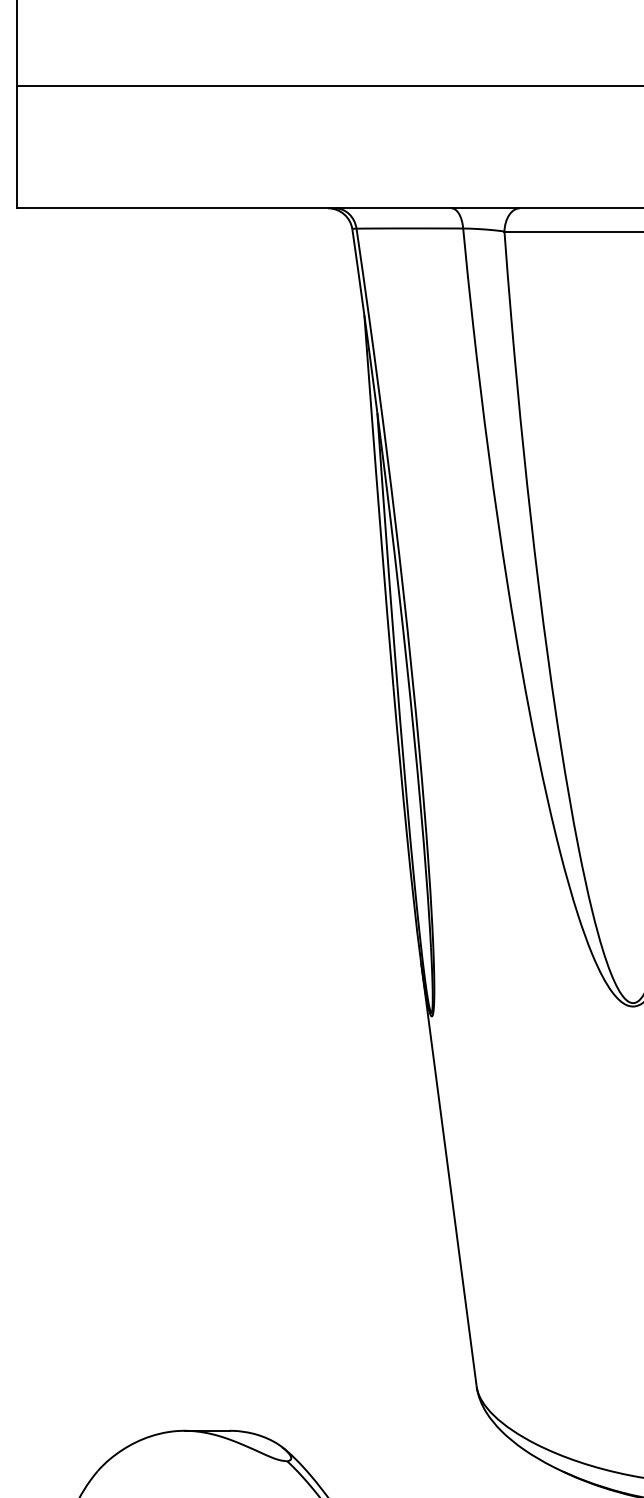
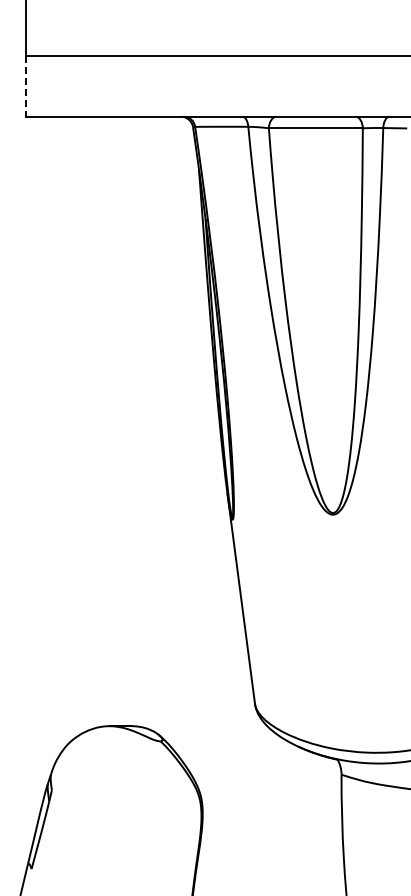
line: (16, 147) -> (25, 86), solid -> dashed

